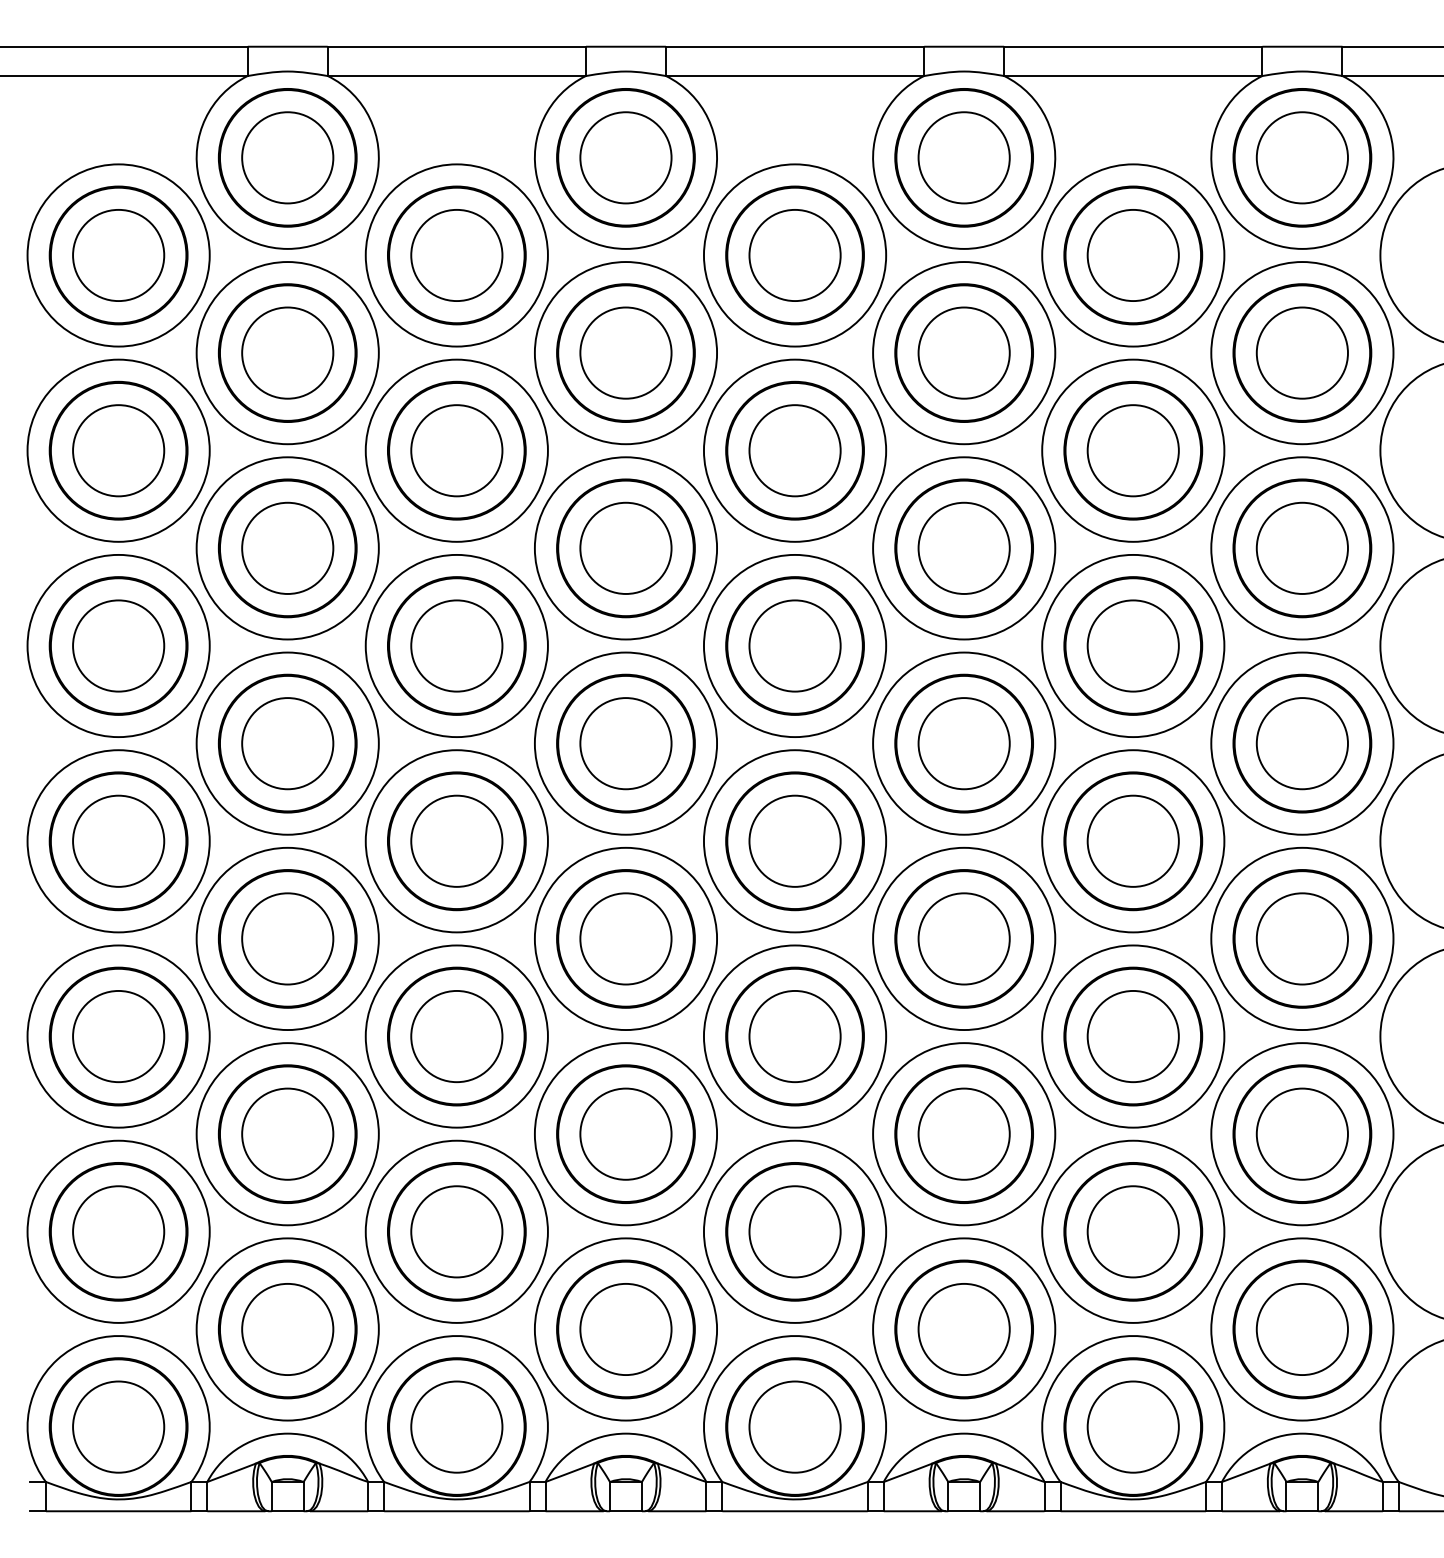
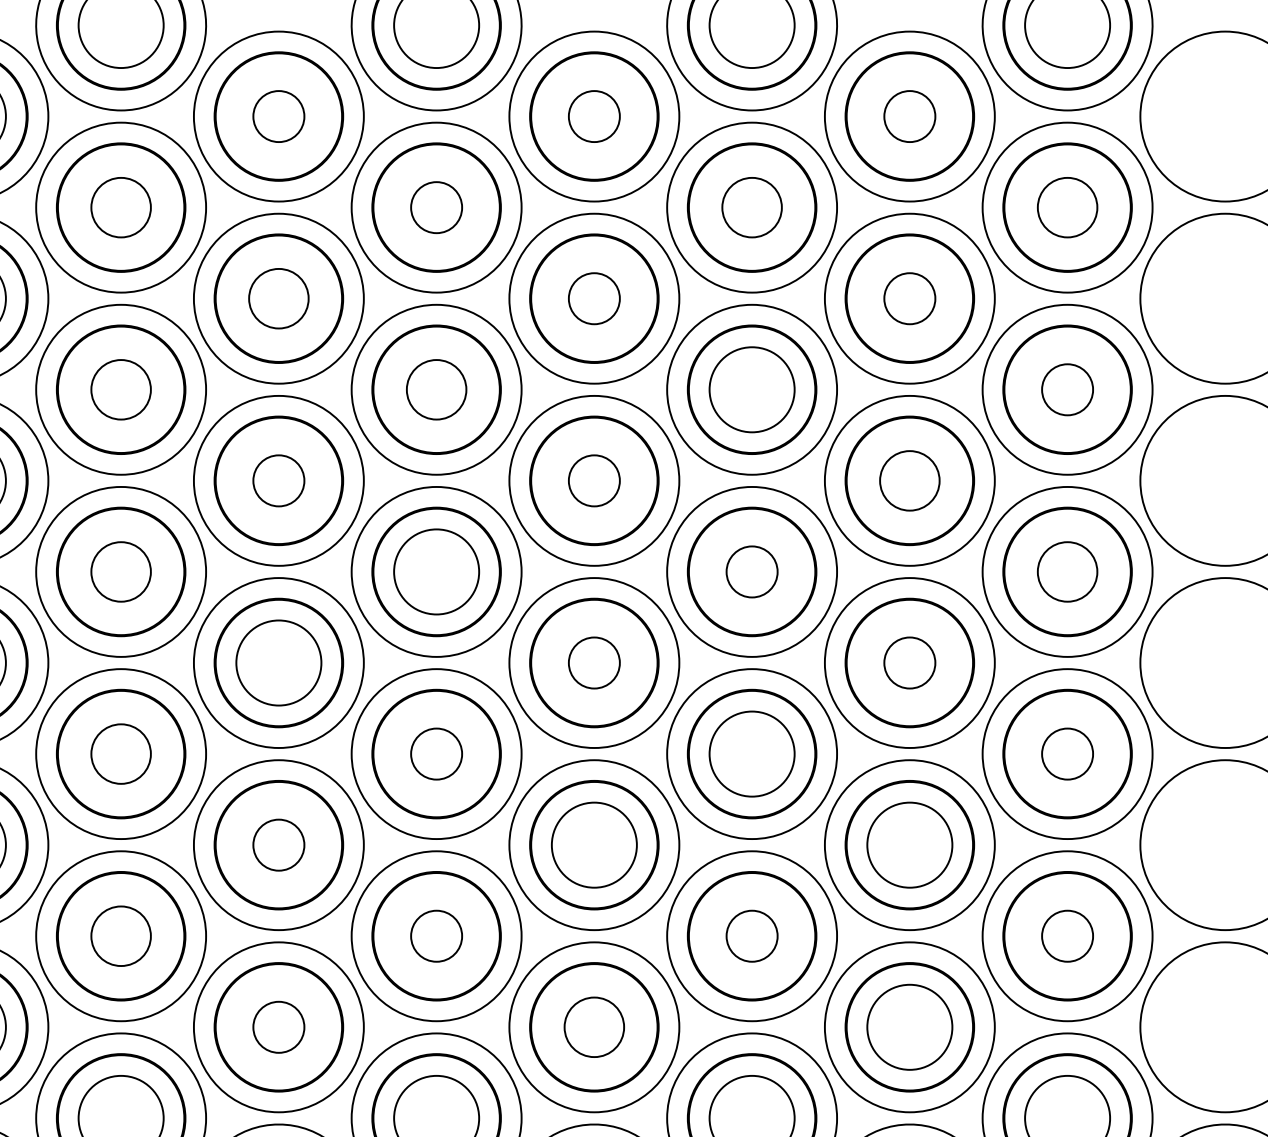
circle: (456, 255) -> (278, 116), size x0.6
circle: (794, 255) -> (593, 116), size x0.6
circle: (1132, 255) -> (909, 116), size x0.6
circle: (287, 352) -> (120, 207), size x0.7
circle: (625, 352) -> (436, 207), size x0.6
circle: (963, 352) -> (751, 207), size x0.7
circle: (1301, 352) -> (1066, 207), size x0.7
circle: (456, 450) -> (278, 298), size x0.7
circle: (794, 450) -> (593, 298), size x0.6
circle: (1132, 450) -> (909, 298), size x0.6
circle: (287, 547) -> (120, 388), size x0.7
circle: (625, 547) -> (436, 388), size x0.7
circle: (1301, 547) -> (1066, 388), size x0.6
circle: (456, 645) -> (278, 480), size x0.6
circle: (794, 645) -> (593, 480), size x0.6
circle: (1132, 645) -> (909, 480), size x0.7
circle: (287, 743) -> (120, 571), size x0.7
circle: (963, 743) -> (751, 571), size x0.6
circle: (1301, 743) -> (1066, 571), size x0.7
circle: (794, 840) -> (593, 662), size x0.6
circle: (1132, 840) -> (909, 662), size x0.6
circle: (287, 938) -> (120, 753), size x0.7
circle: (625, 938) -> (436, 753), size x0.6
circle: (1301, 938) -> (1066, 753), size x0.6
circle: (456, 1036) -> (278, 845), size x0.6
circle: (287, 1133) -> (120, 935), size x0.7
circle: (625, 1133) -> (436, 935), size x0.6
circle: (963, 1133) -> (751, 935), size x0.6
circle: (1301, 1133) -> (1066, 935), size x0.6
circle: (456, 1231) -> (278, 1027), size x0.6
circle: (794, 1231) -> (593, 1027), size x0.7

